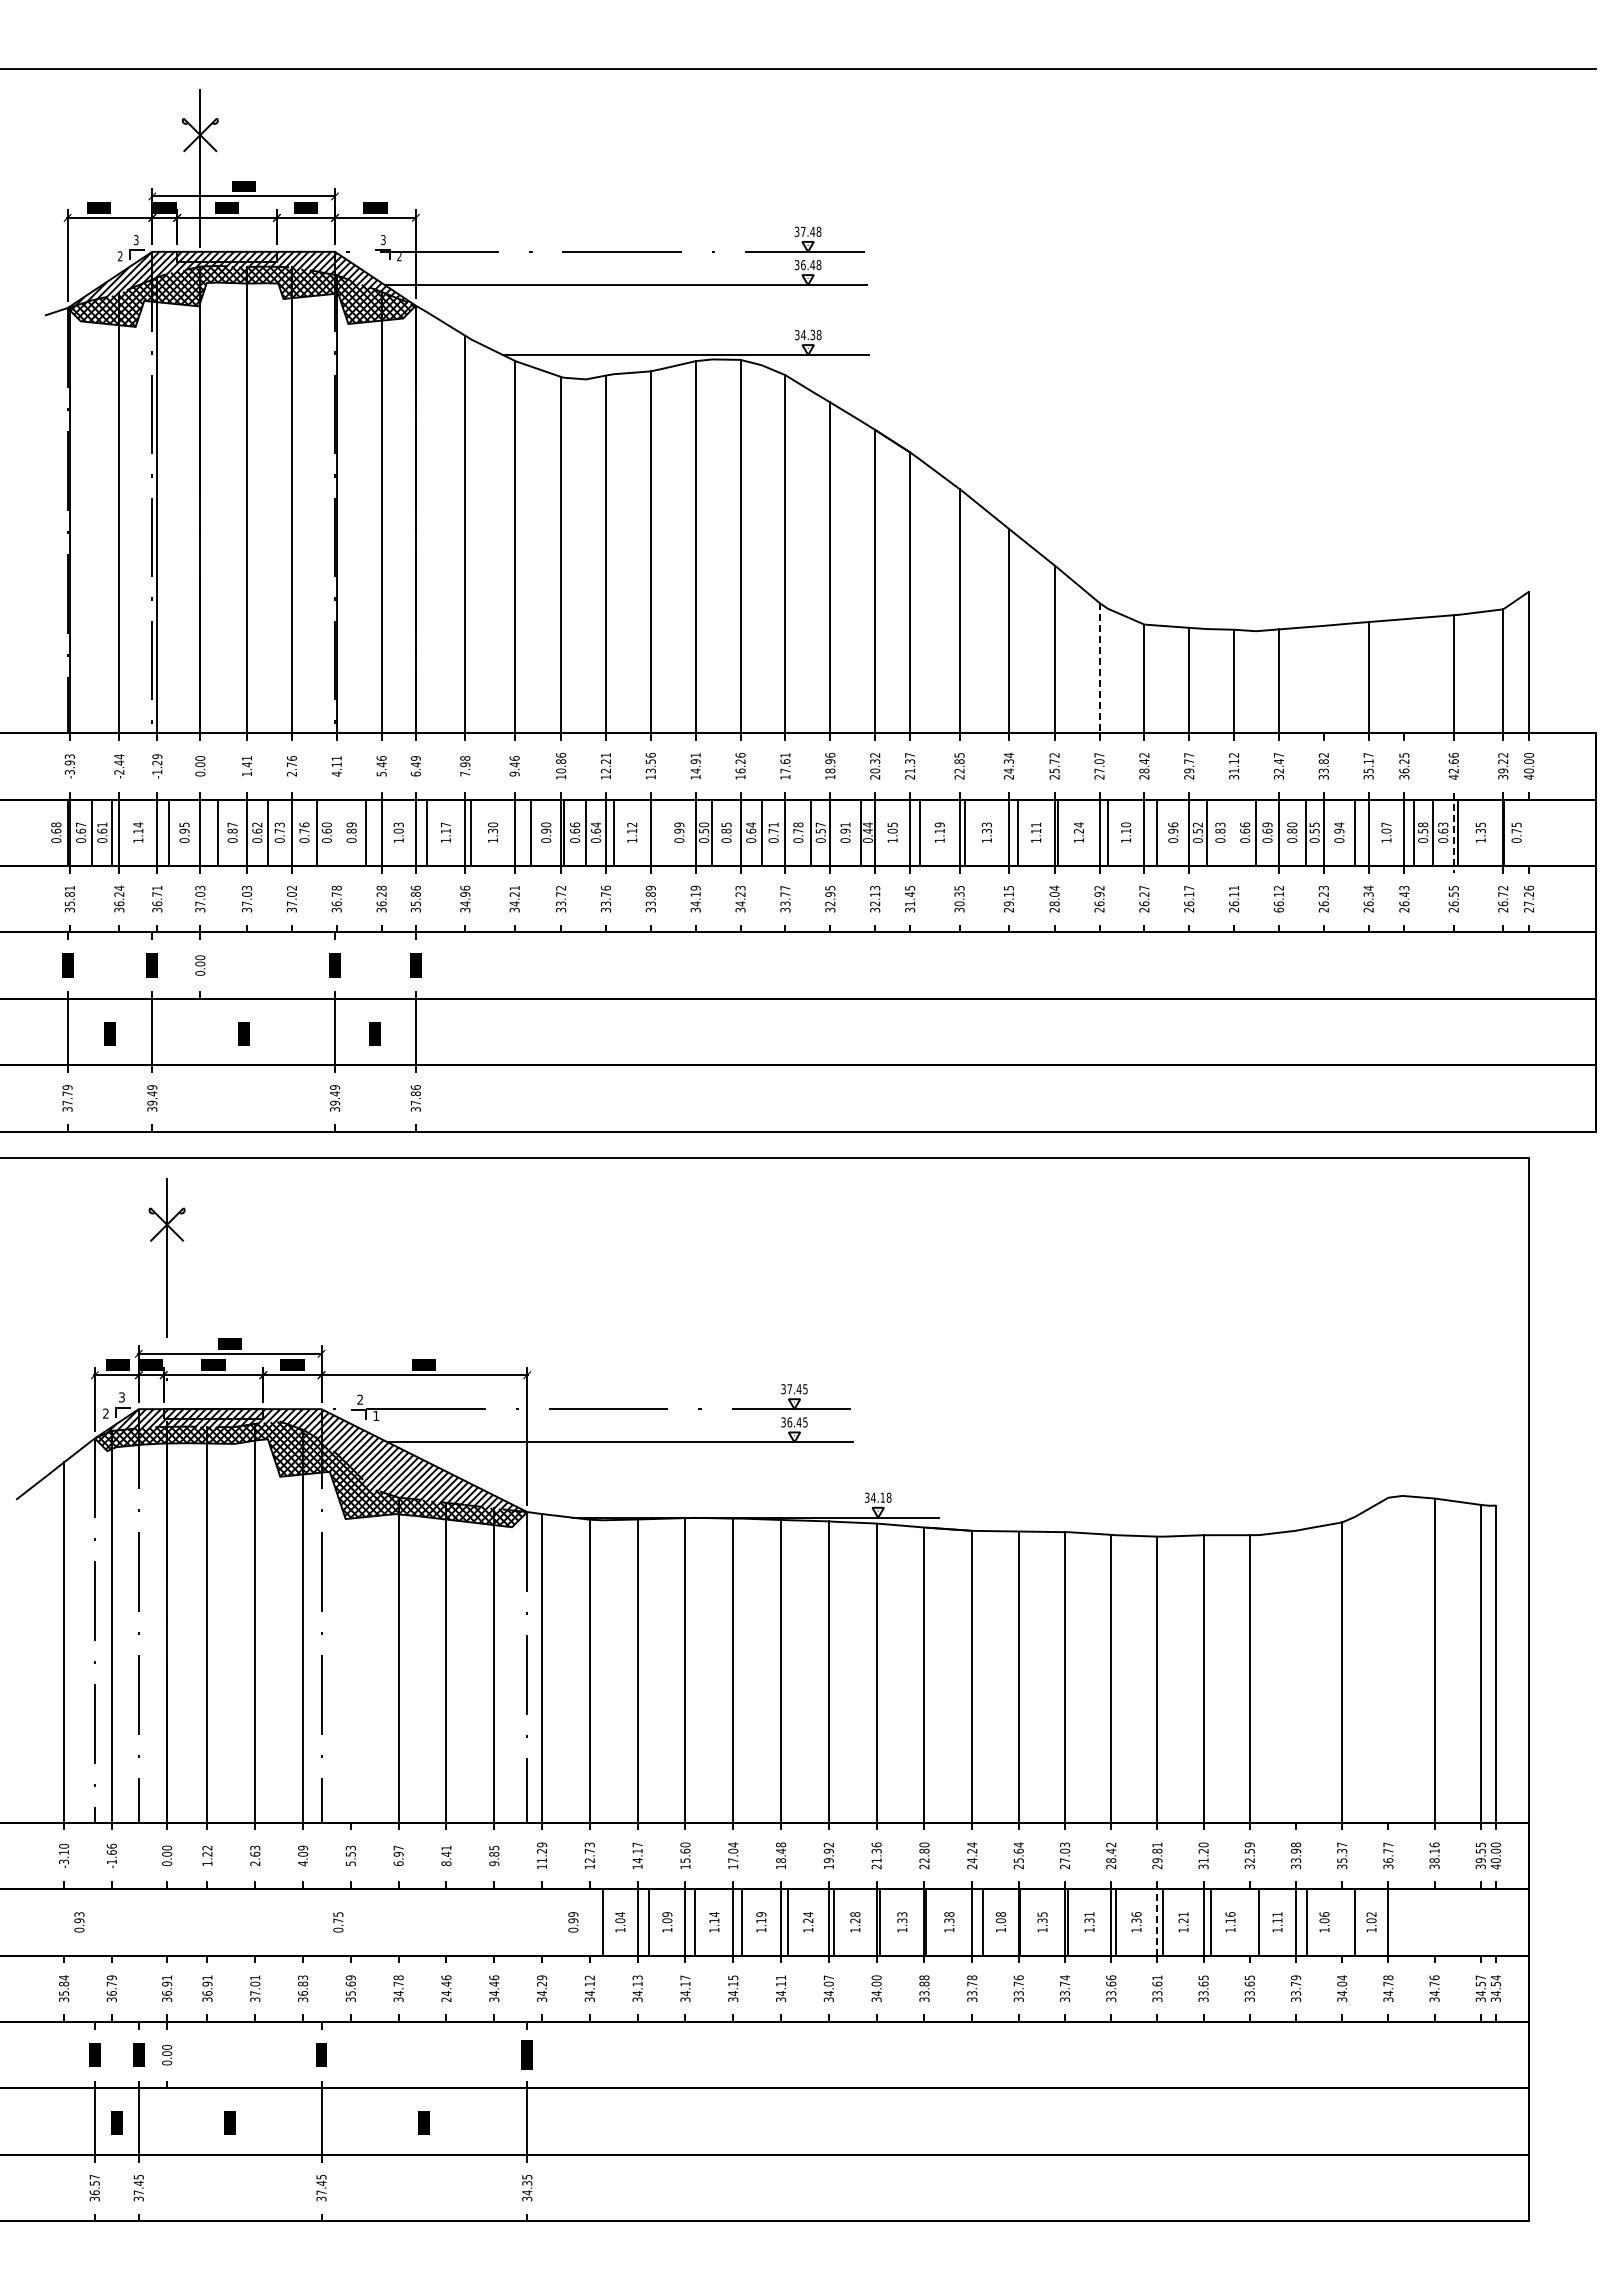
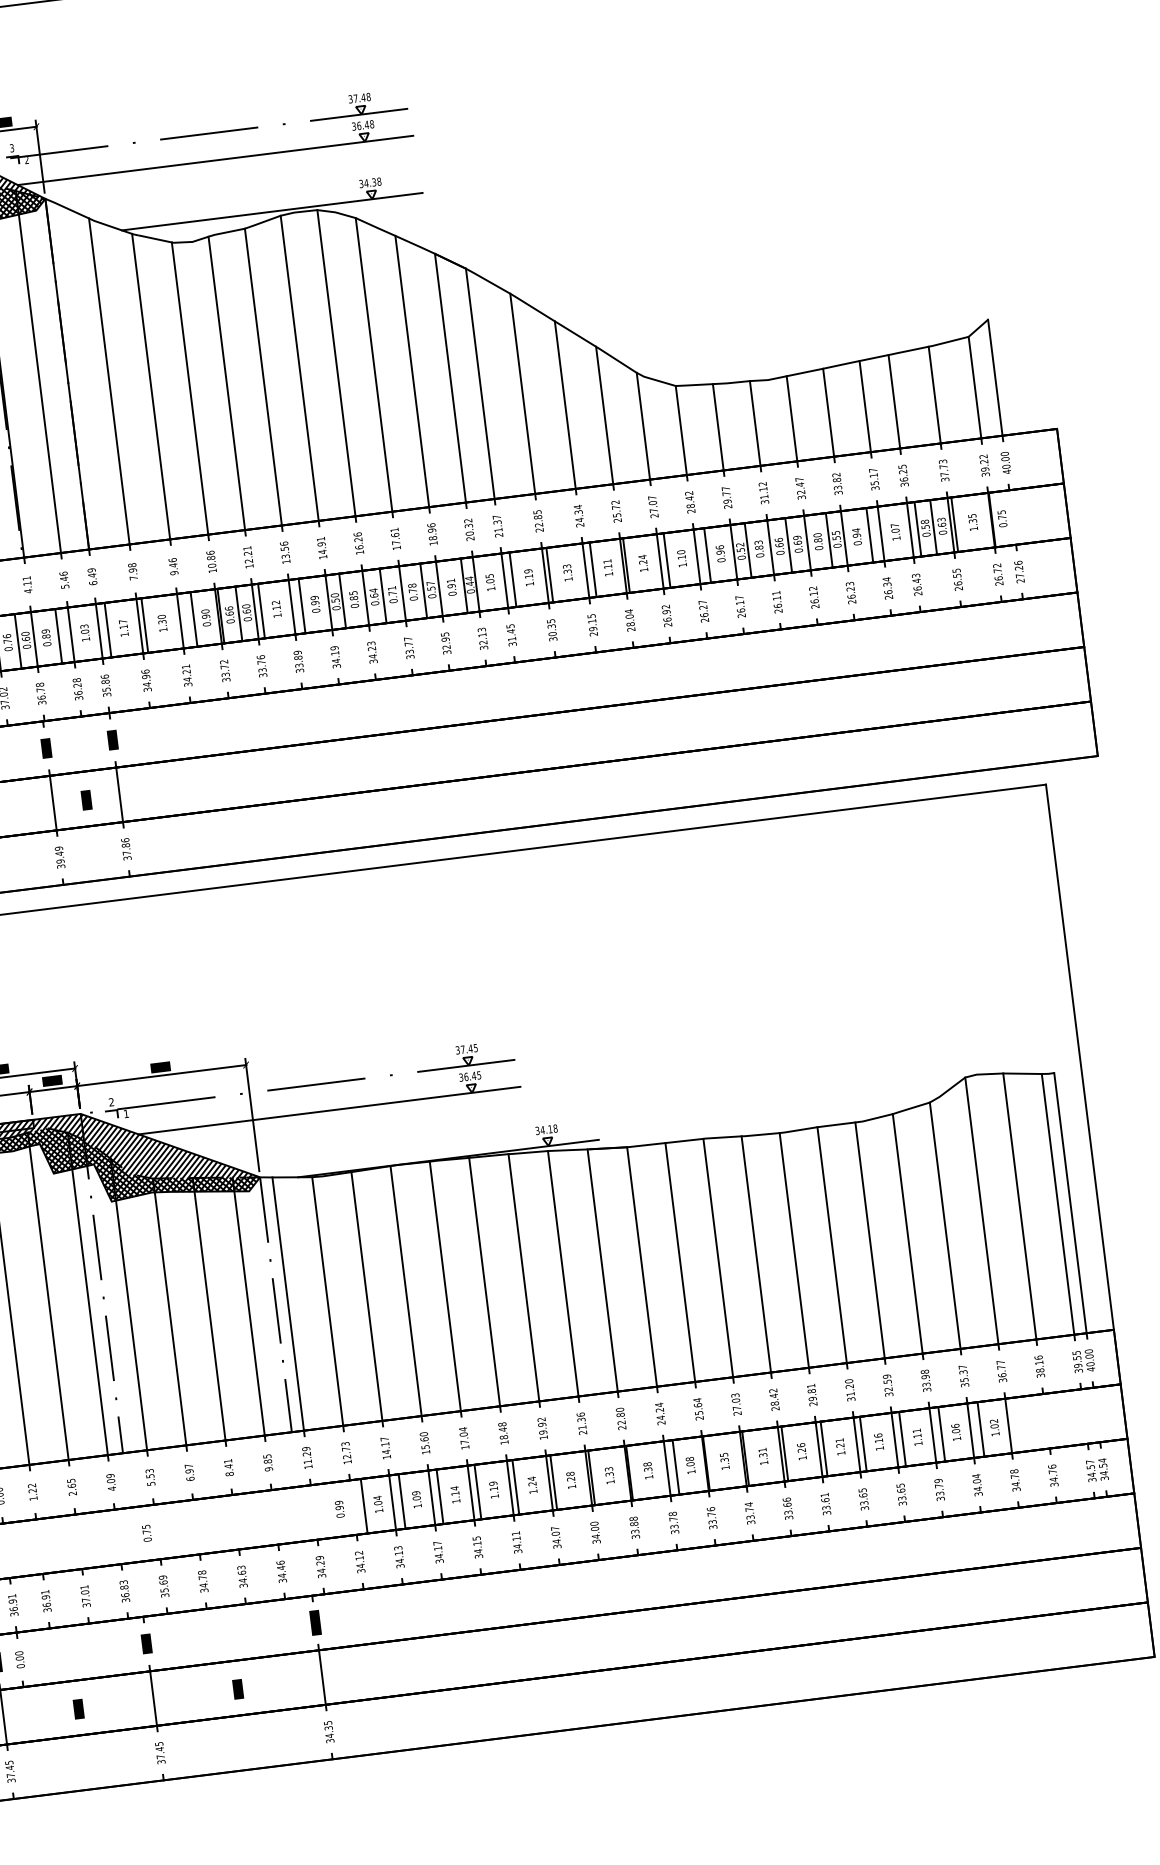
line: (1099, 668) -> (643, 426), dashed -> solid
line: (1404, 676) -> (894, 402), added
line: (1323, 679) -> (828, 412), added
text: (1453, 765) -> (943, 470), 42.66 -> 37.73
text: (596, 824) -> (246, 606), 0.64 -> 0.60
line: (336, 832) -> (34, 639), added
line: (663, 832) -> (302, 605), added
line: (1234, 832) -> (770, 547), added
line: (1453, 832) -> (950, 525), dashed -> solid
text: (1278, 909) -> (814, 606), 66.12 -> 26.12
line: (350, 1644) -> (128, 1304), added
line: (1388, 1659) -> (981, 1210), added
line: (1296, 1676) -> (908, 1233), added
text: (254, 1848) -> (70, 1481), 2.63 -> 2.65
text: (1136, 1920) -> (801, 1450), 1.36 -> 1.26
line: (1157, 1921) -> (819, 1448), dashed -> solid
line: (1249, 1922) -> (894, 1440), added
line: (1342, 1922) -> (970, 1430), added
text: (446, 1988) -> (242, 1576), 24.46 -> 34.63

